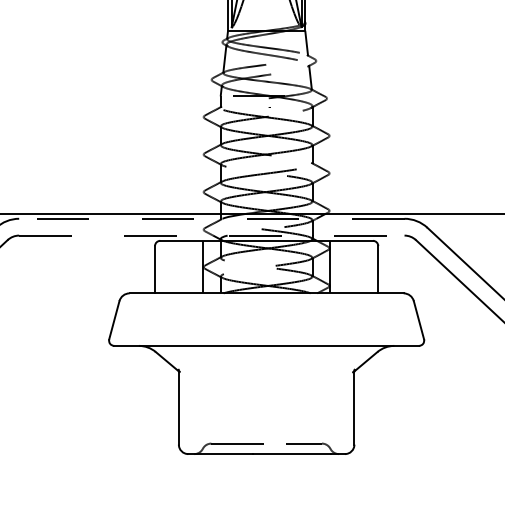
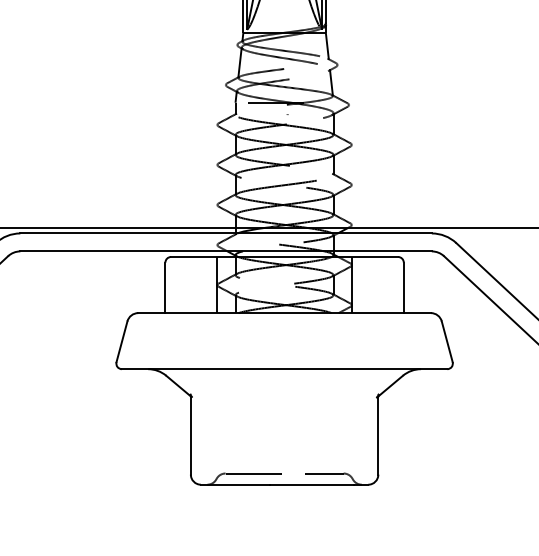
line: (212, 218) -> (226, 233), dashed -> solid
line: (212, 235) -> (226, 251), dashed -> solid

